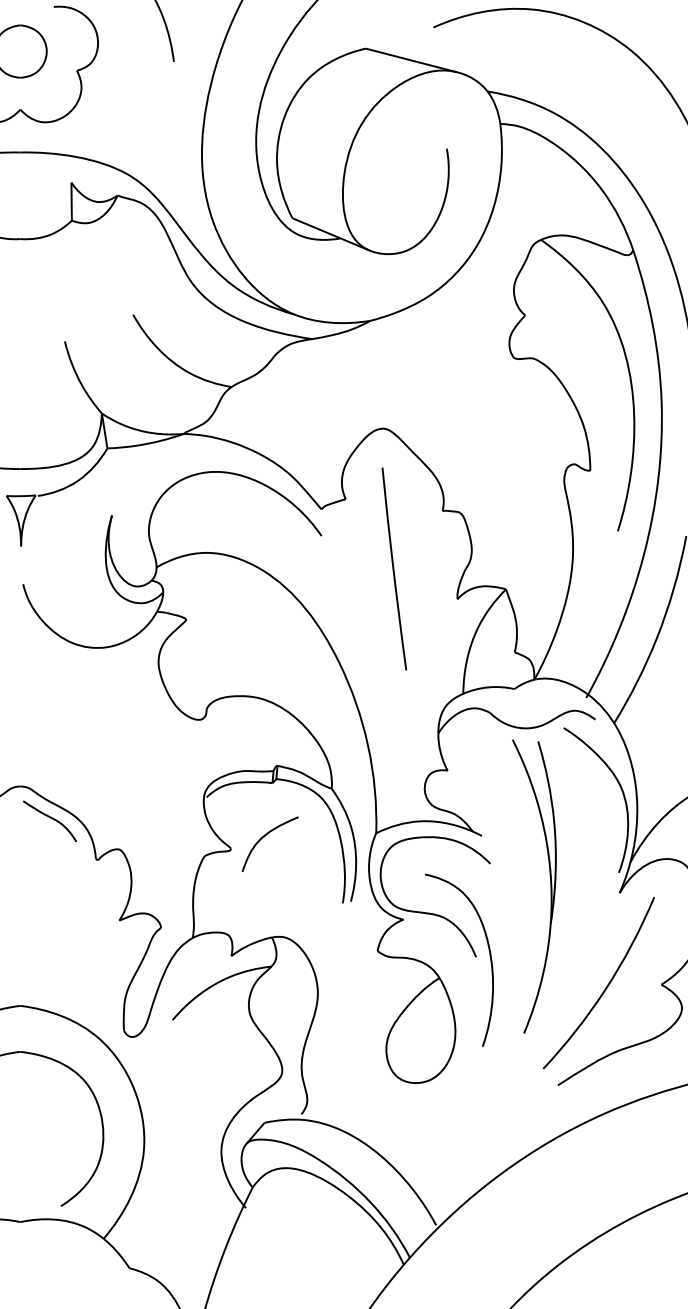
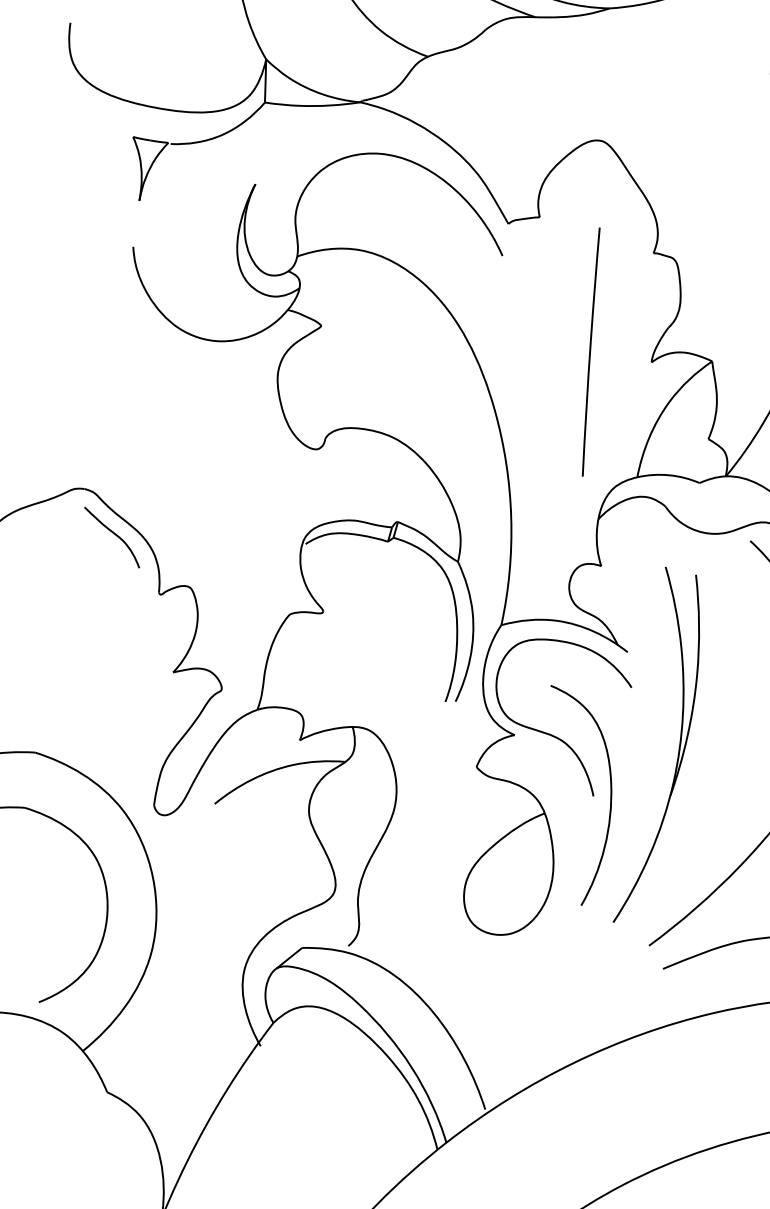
curve: (394, 568) -> (591, 351), moved
curve: (264, 837) -> (366, 605), removed
part: (550, 886) -> (678, 751), moved

